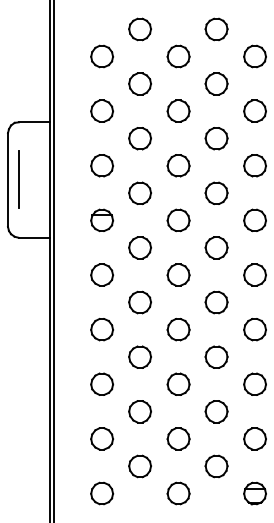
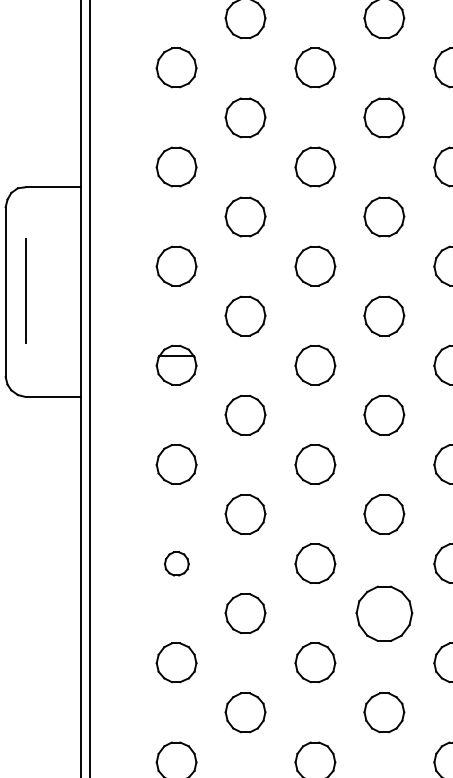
part: (102, 329) -> (177, 563), size x0.6
part: (216, 356) -> (384, 612), size x1.4

